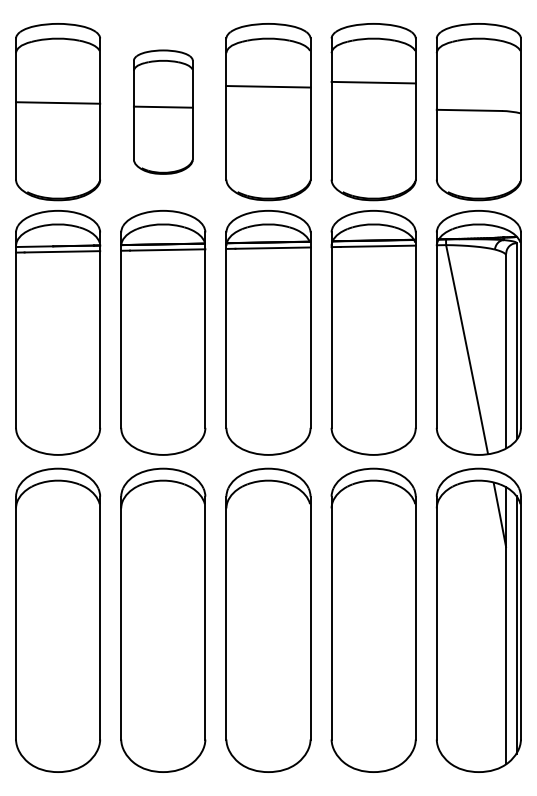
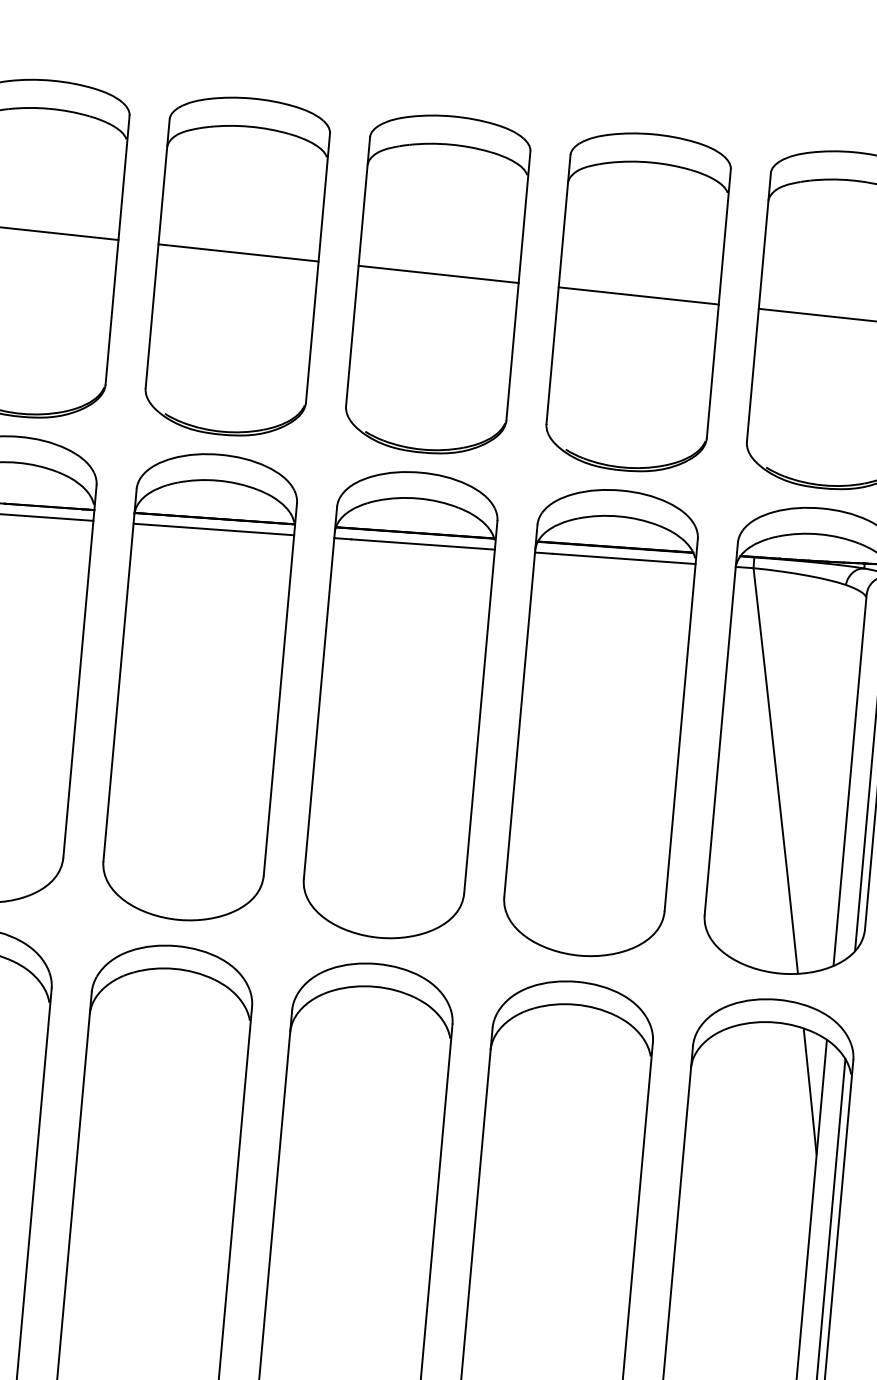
line: (373, 82) -> (638, 295), moved
line: (268, 86) -> (438, 273), moved
part: (163, 112) -> (237, 267), size x1.43

